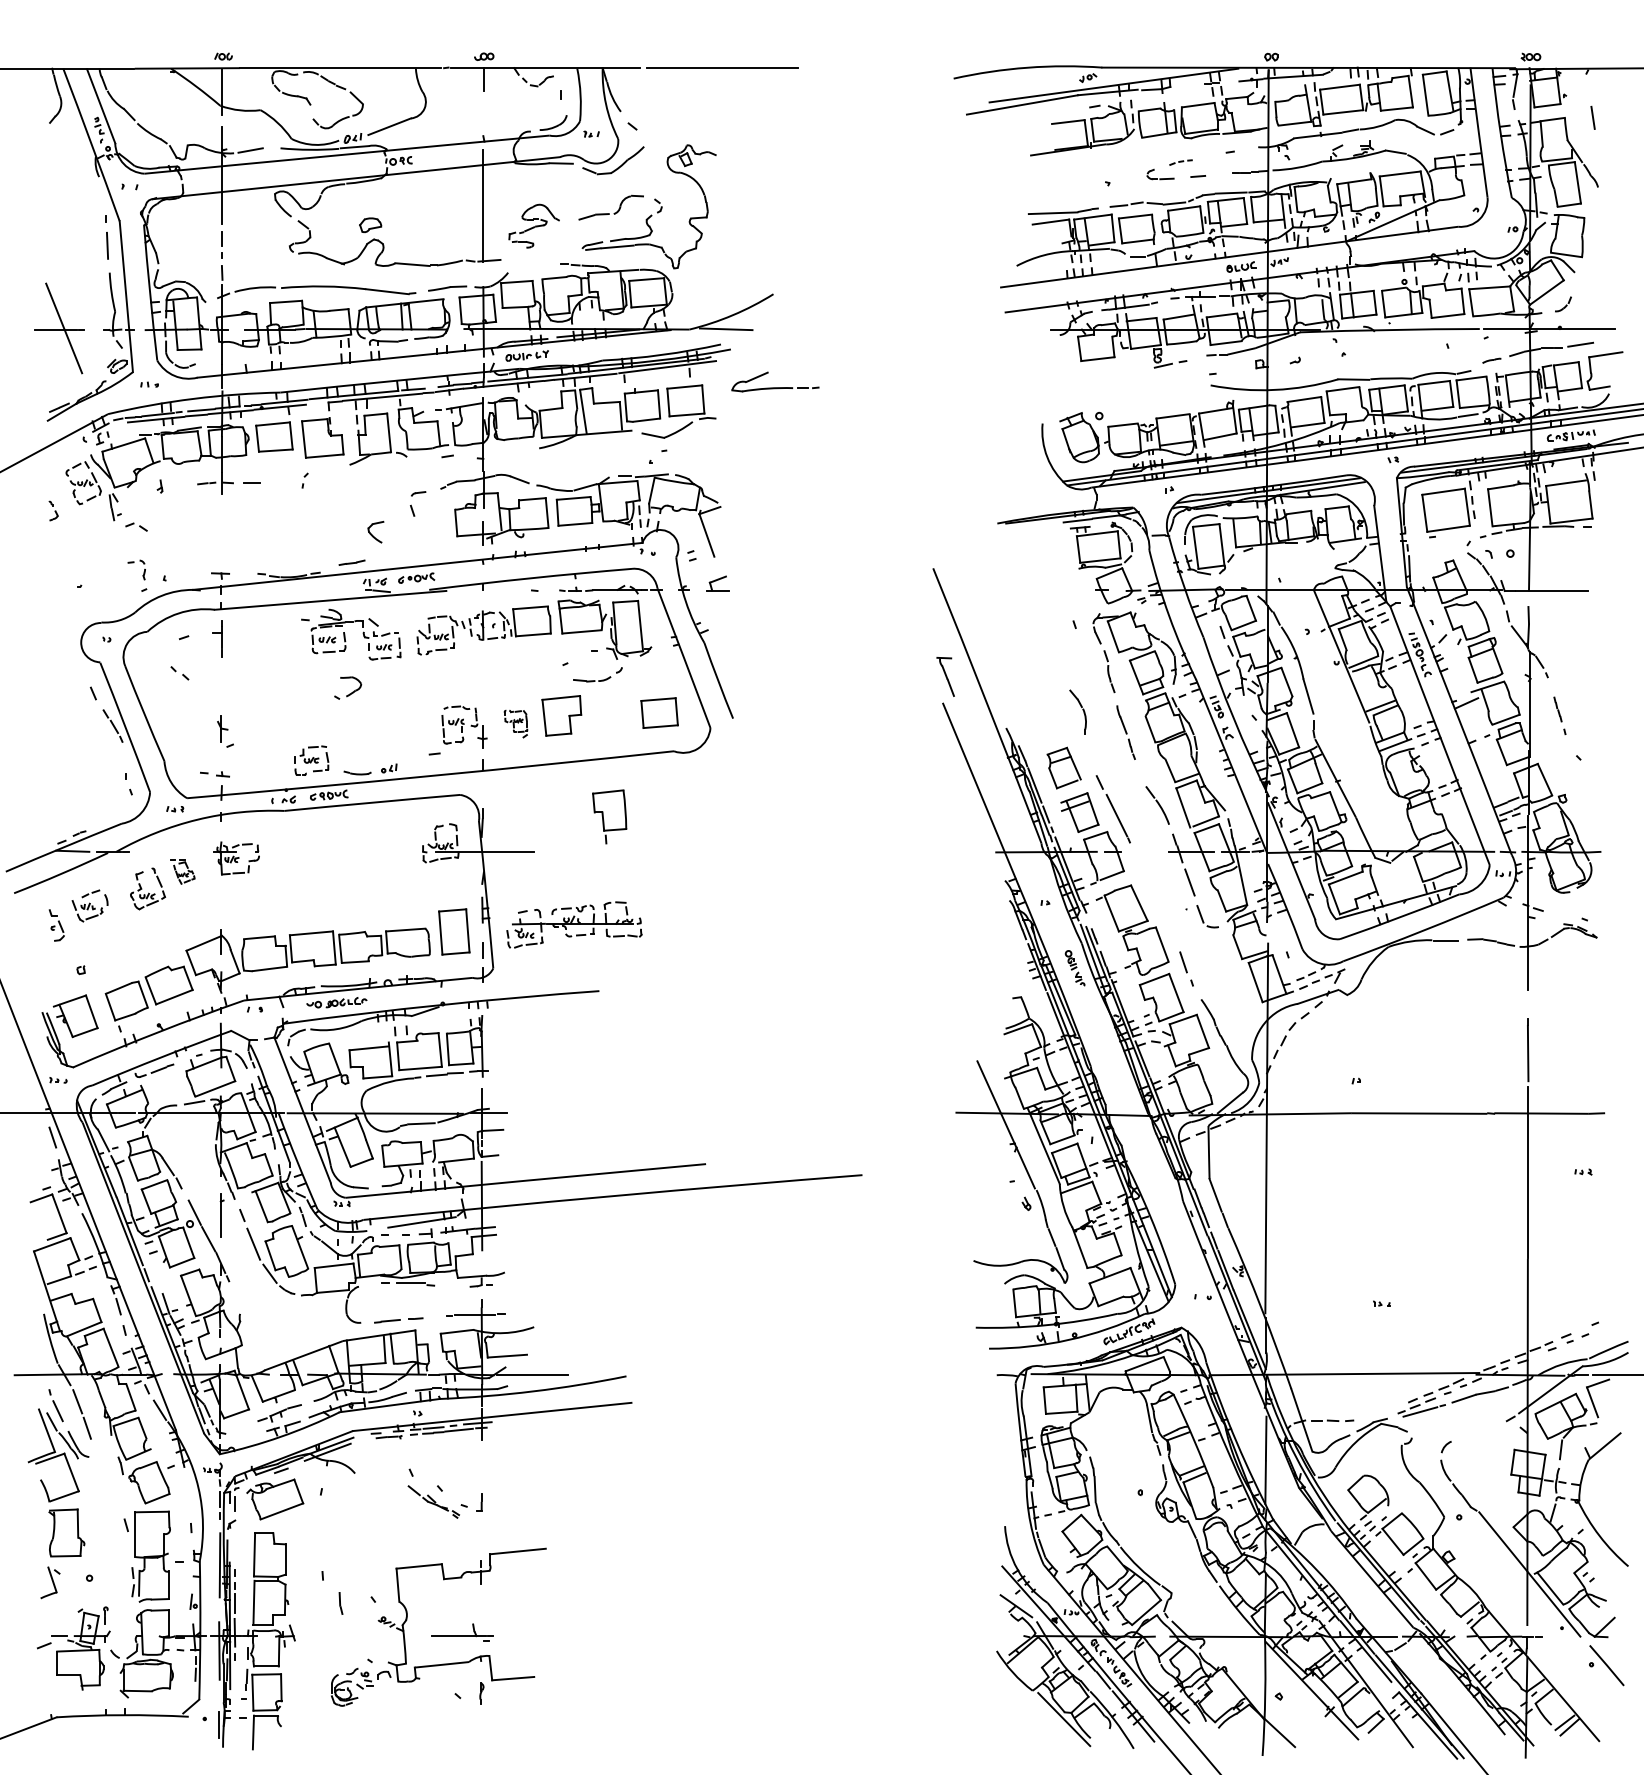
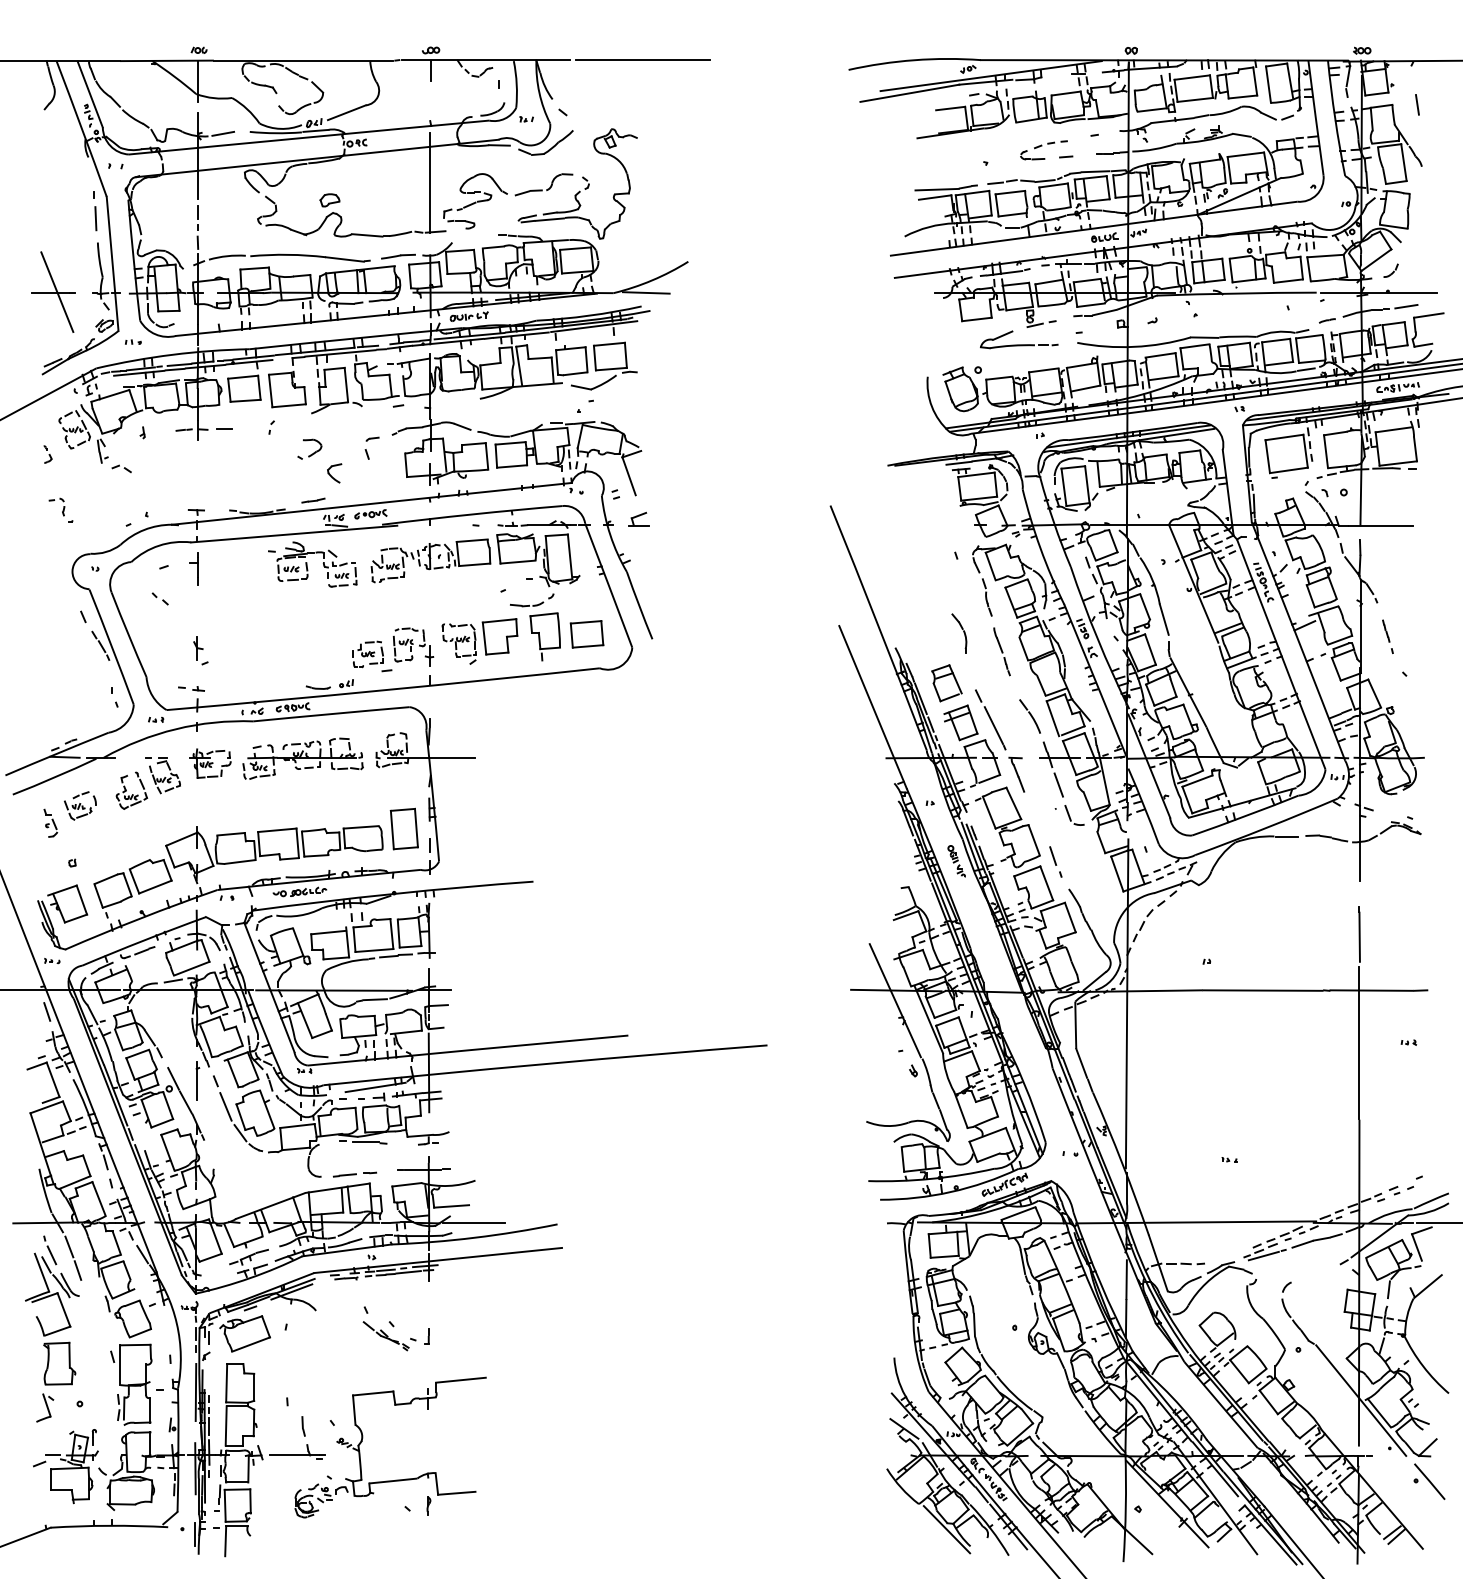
part: (1180, 162) -> (1050, 144), size x1.67
part: (533, 225) -> (474, 200), size x1.43
part: (775, 381) -> (1019, 339), moved
part: (133, 563) -> (54, 501), moved
part: (945, 676) -> (1016, 774), moved
part: (348, 687) -> (310, 448), moved
part: (515, 723) -> (458, 643), size x1.67
part: (311, 760) -> (368, 654), moved
part: (609, 816) -> (545, 636), moved
part: (182, 871) -> (162, 775), size x1.67
part: (574, 924) -> (303, 758), moved
part: (462, 1632) -> (297, 1452), moved

